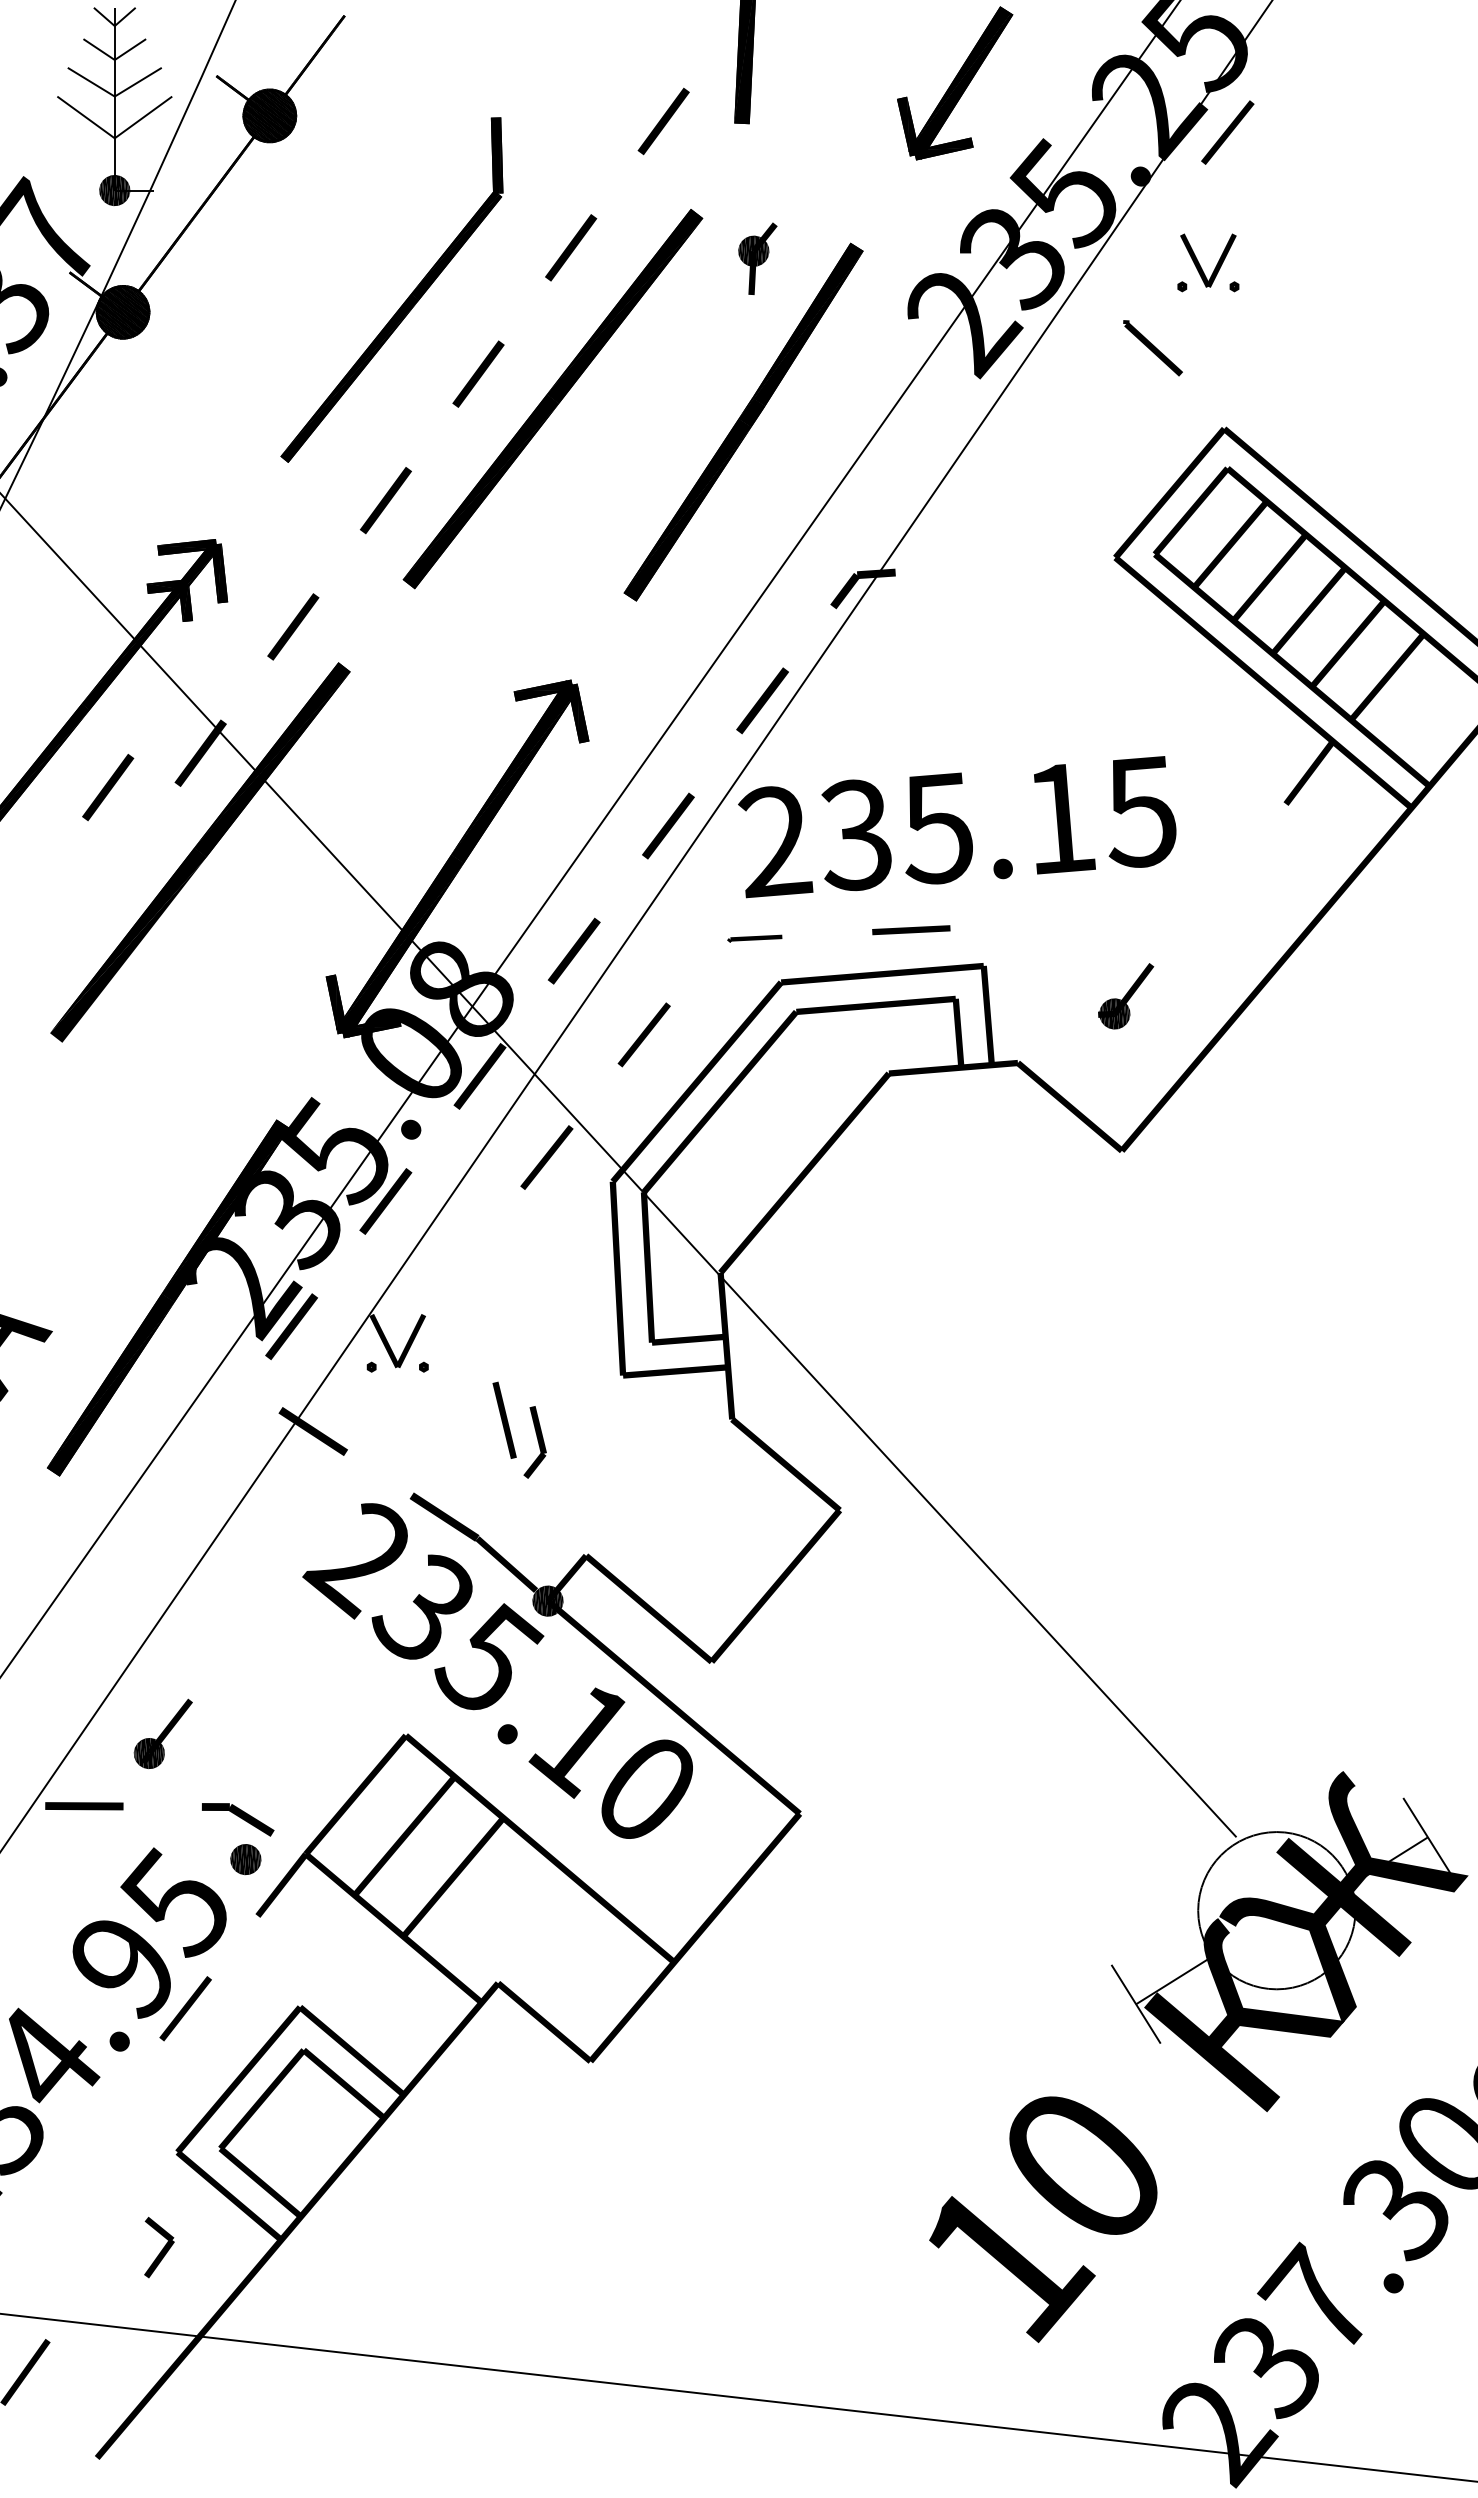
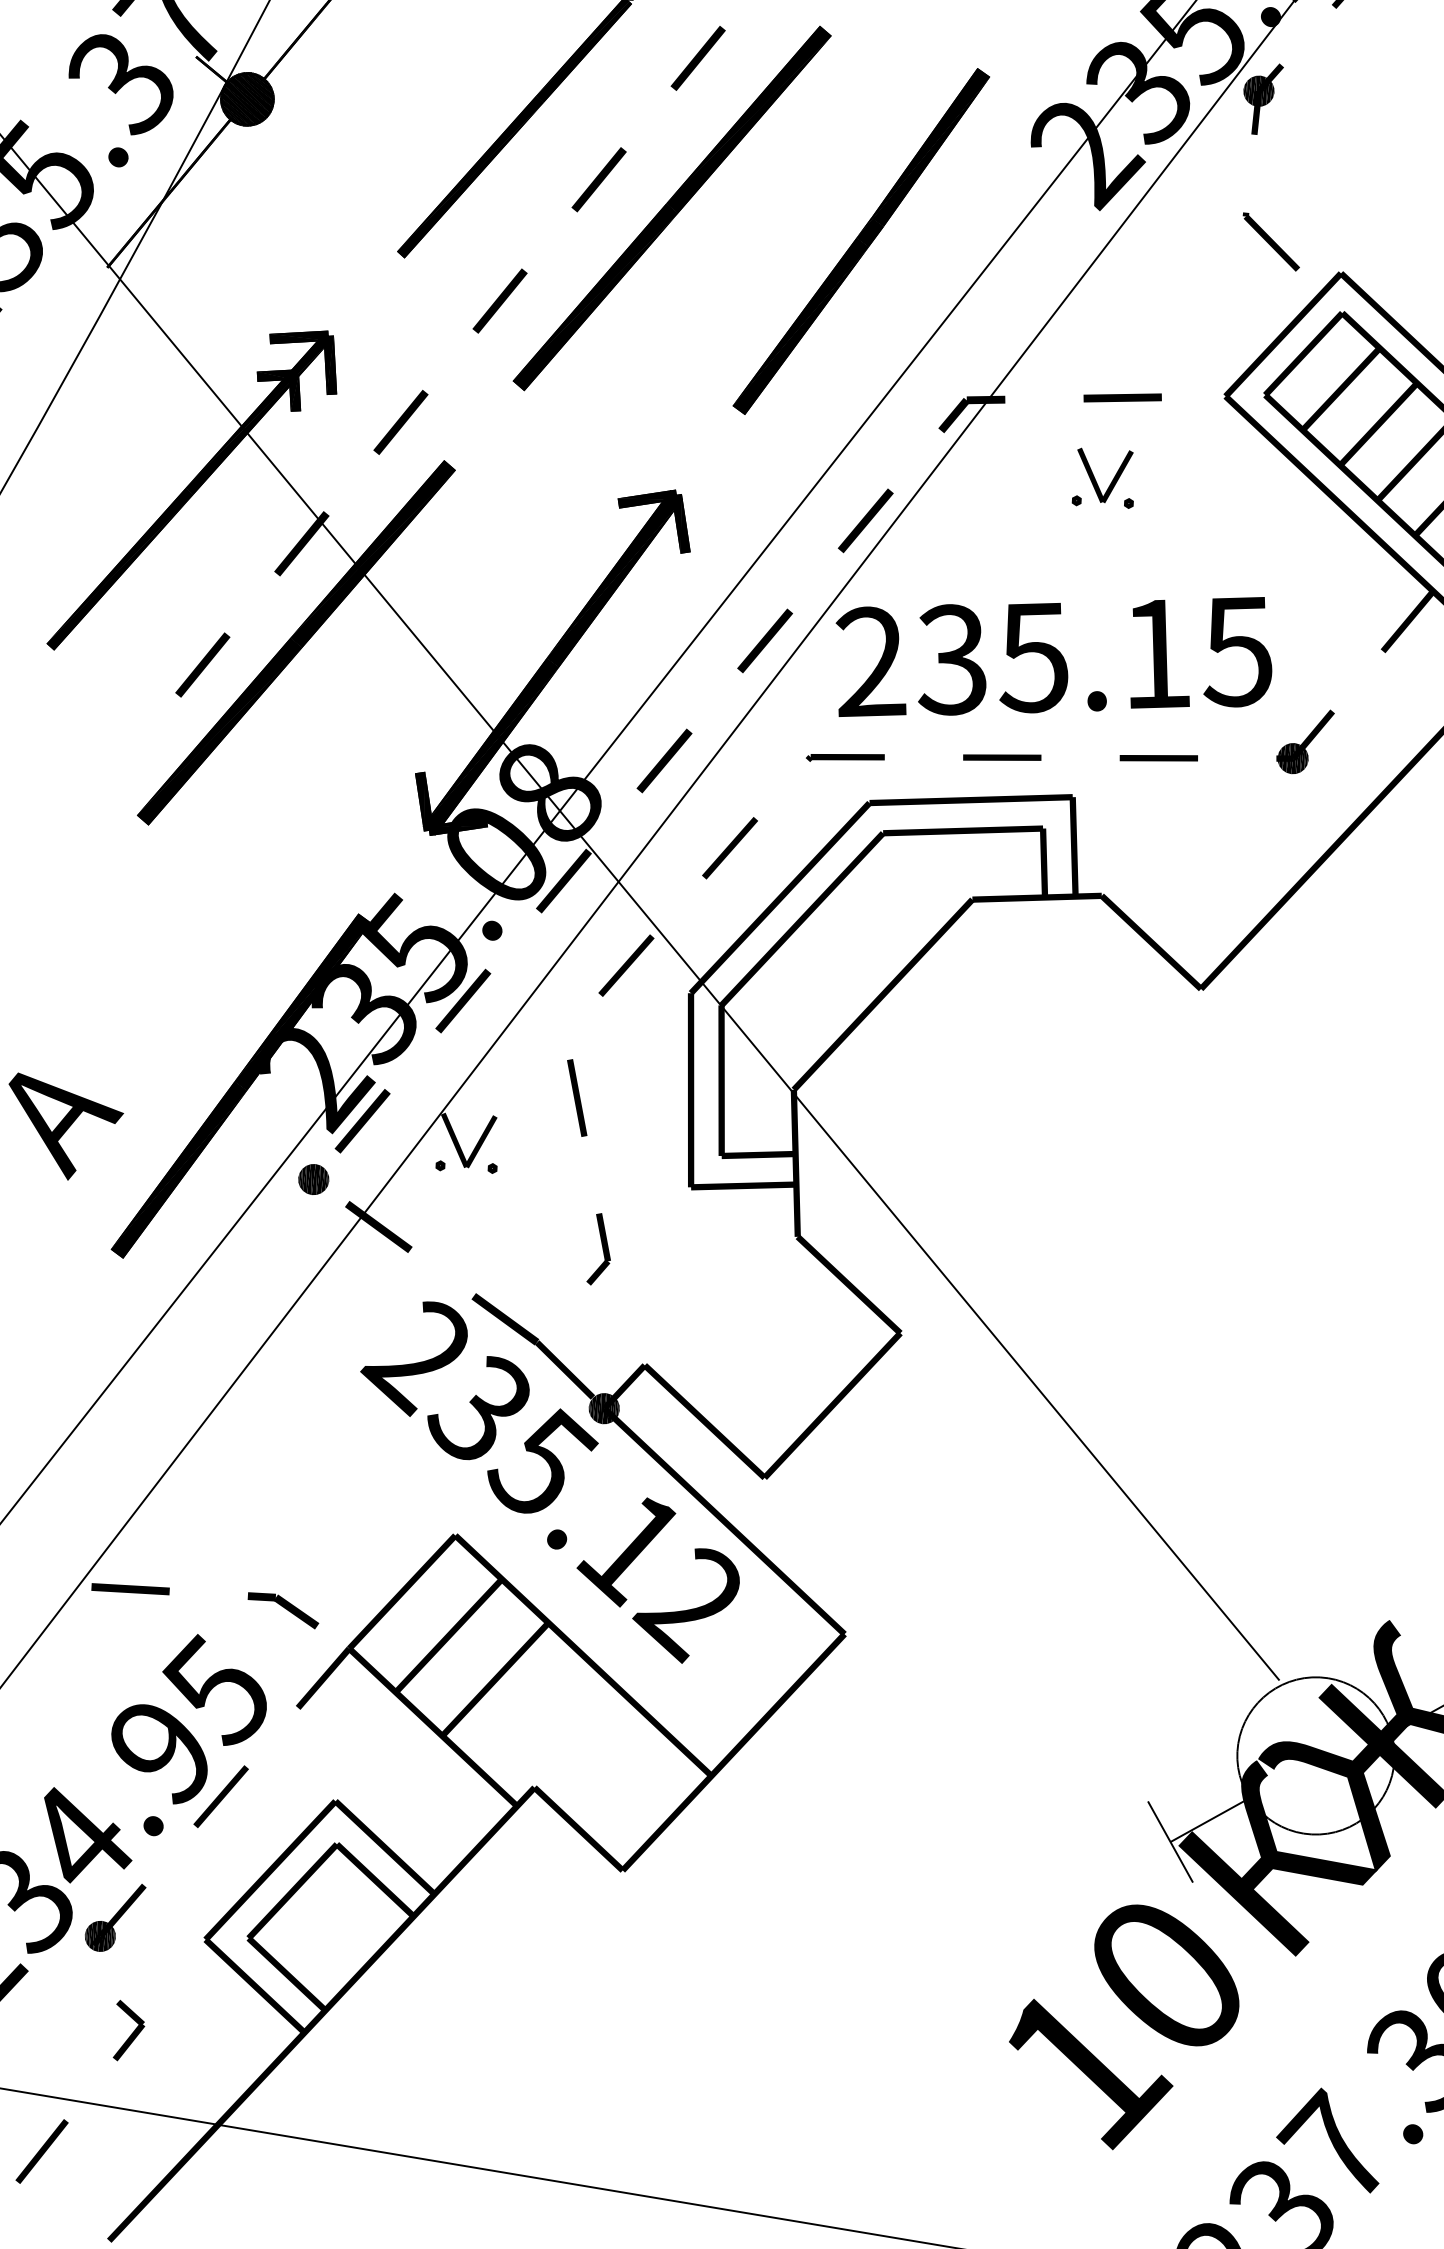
part: (757, 258) -> (1262, 98), moved
part: (1201, 266) -> (1097, 481), moved
part: (1152, 348) -> (1270, 242), moved
line: (1012, 564) -> (1122, 397), added
line: (108, 787) -> (203, 665), moved
line: (1067, 922) -> (1158, 758), added
part: (754, 938) -> (845, 757), size x1.43
fill: (128, 949) -> (219, 735), added
part: (1126, 996) -> (1305, 741), moved
line: (504, 1419) -> (577, 1097), moved
part: (162, 1733) -> (114, 1917), moved
text: (639, 1793) -> (685, 1605), 235.10 -> 235.12
part: (245, 1859) -> (313, 1179), moved
text: (1043, 2219) -> (1124, 2027), moved
part: (159, 2247) -> (129, 2031), moved

